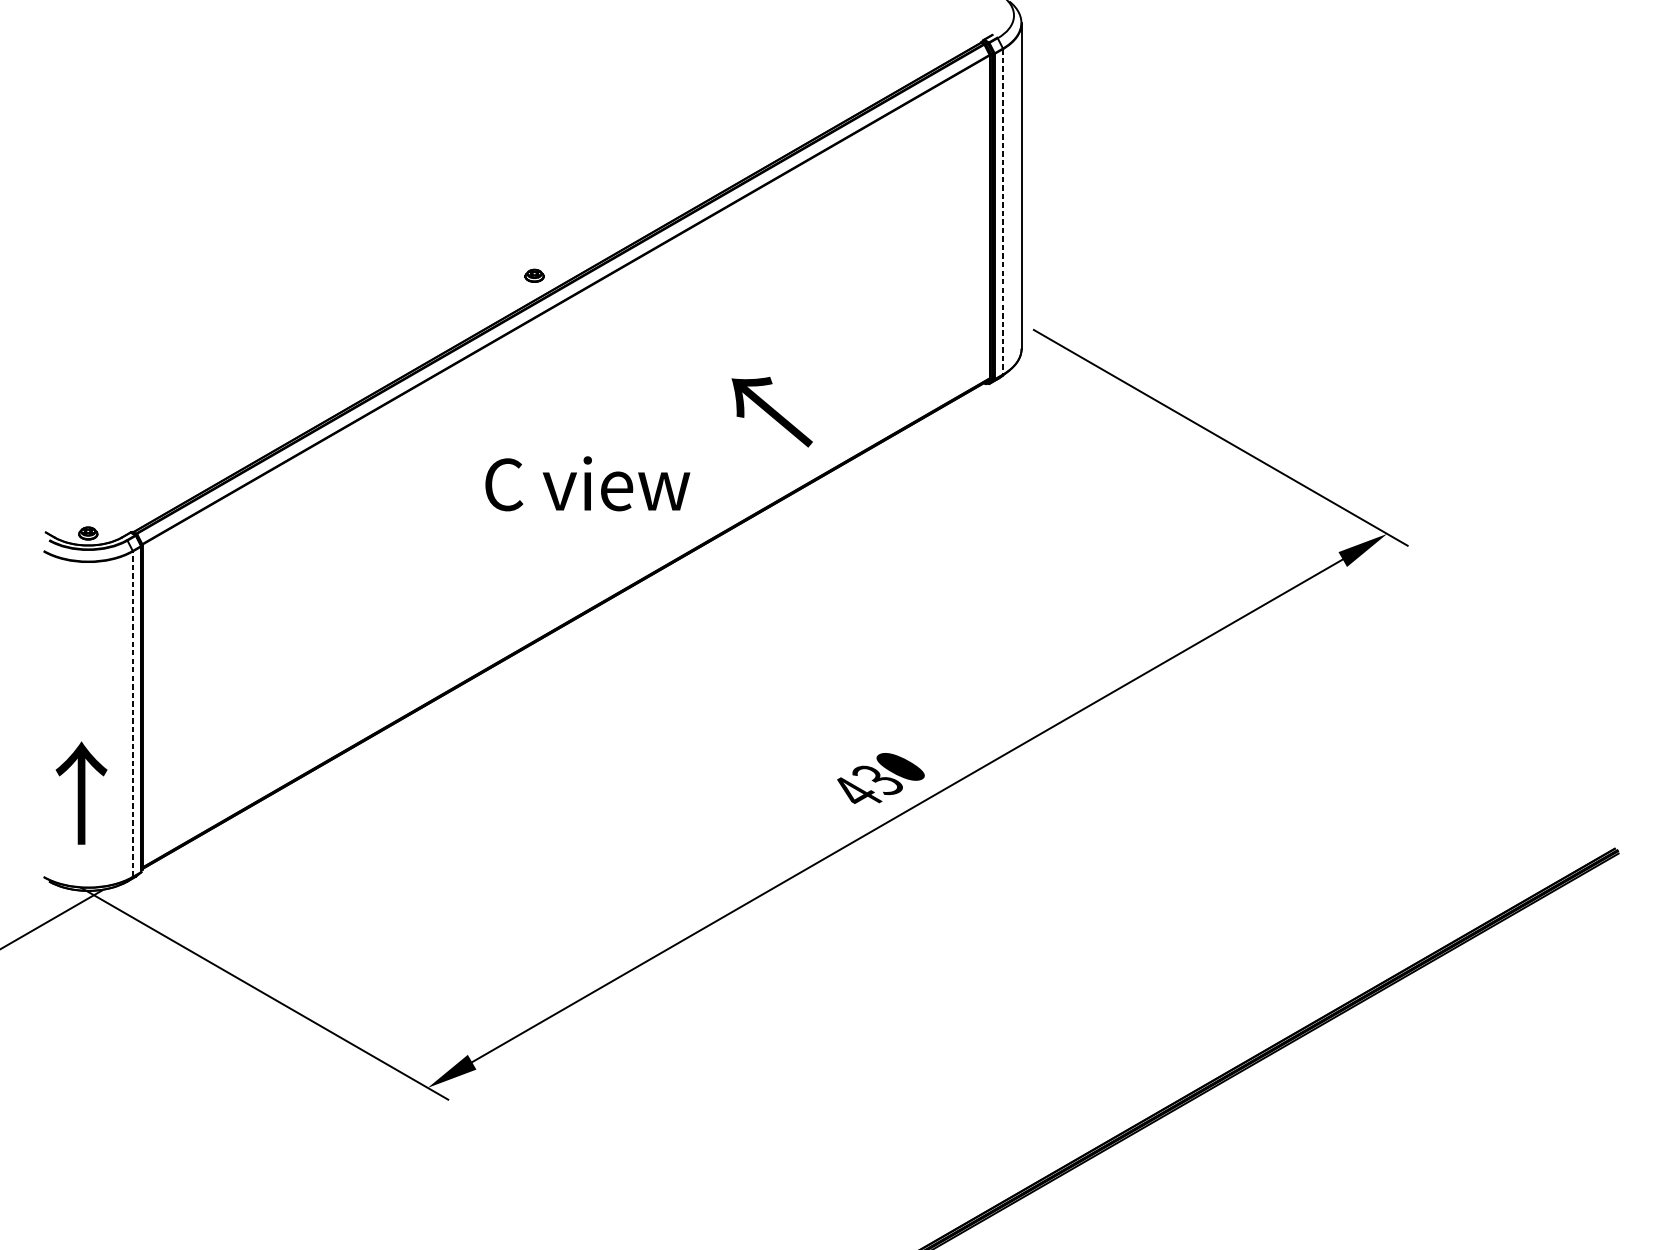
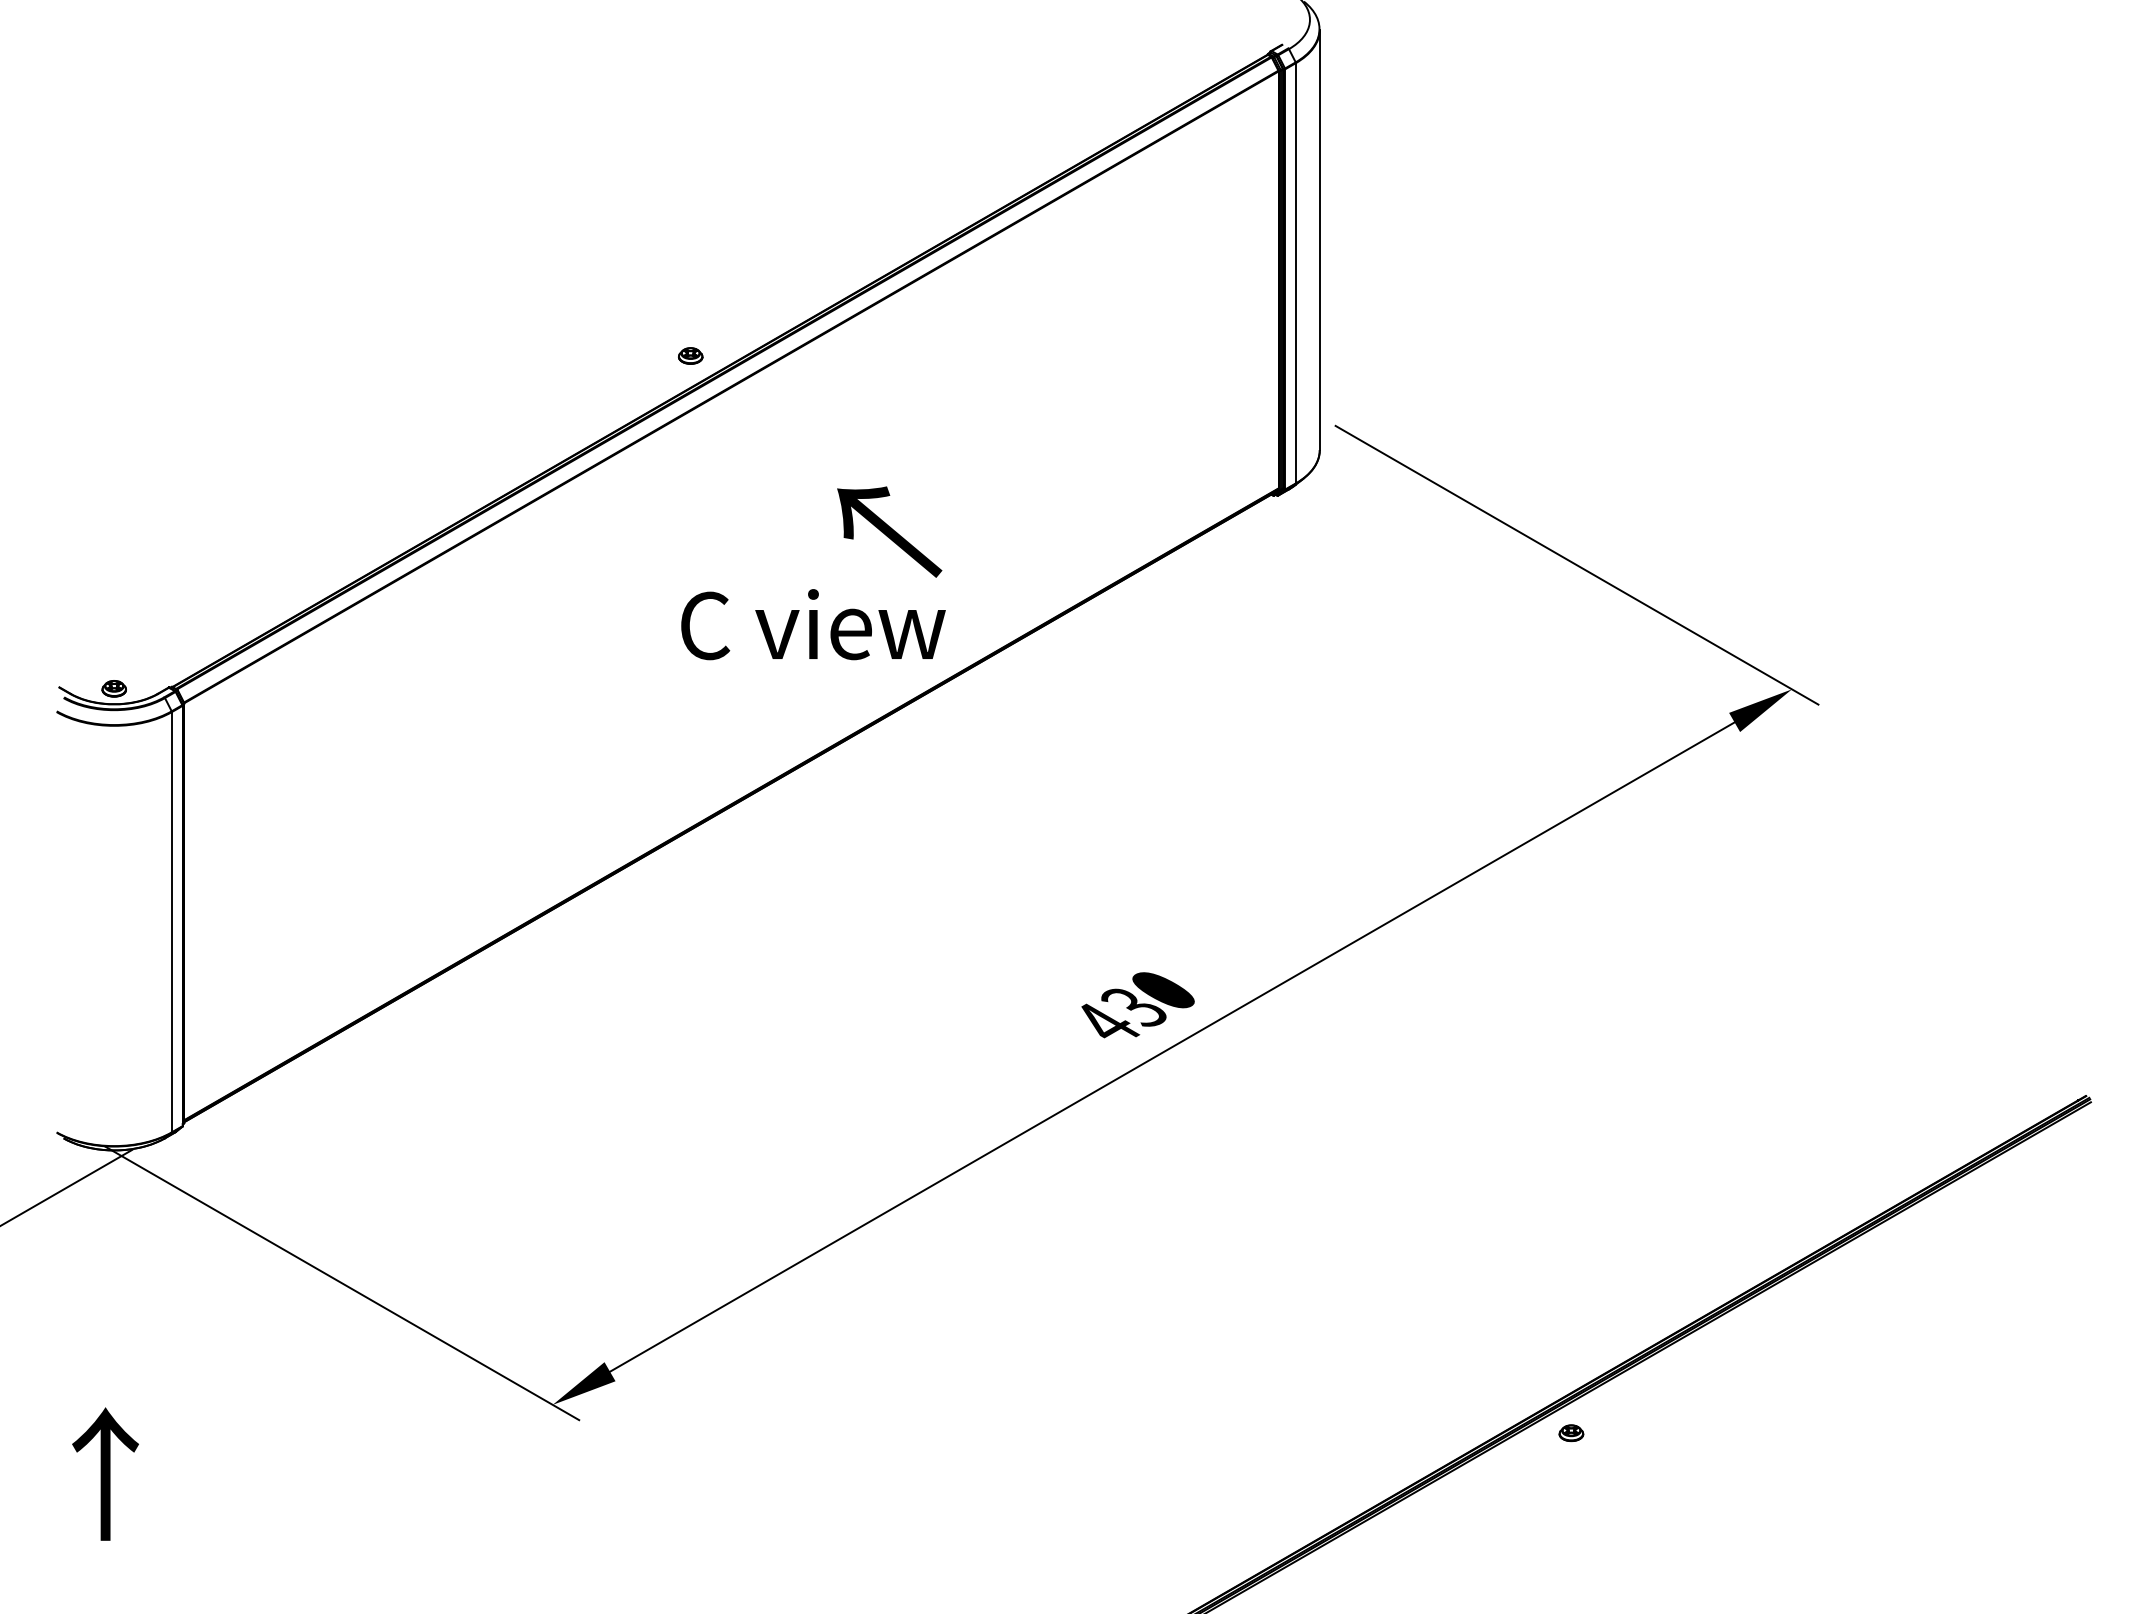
line: (1002, 211) -> (1295, 273), dashed -> solid
text: (772, 411) -> (889, 531), moved
text: (587, 483) -> (813, 624), moved
line: (132, 713) -> (171, 921), dashed -> solid
text: (81, 792) -> (105, 1473), moved
part: (1216, 1110) -> (1571, 1433), added

